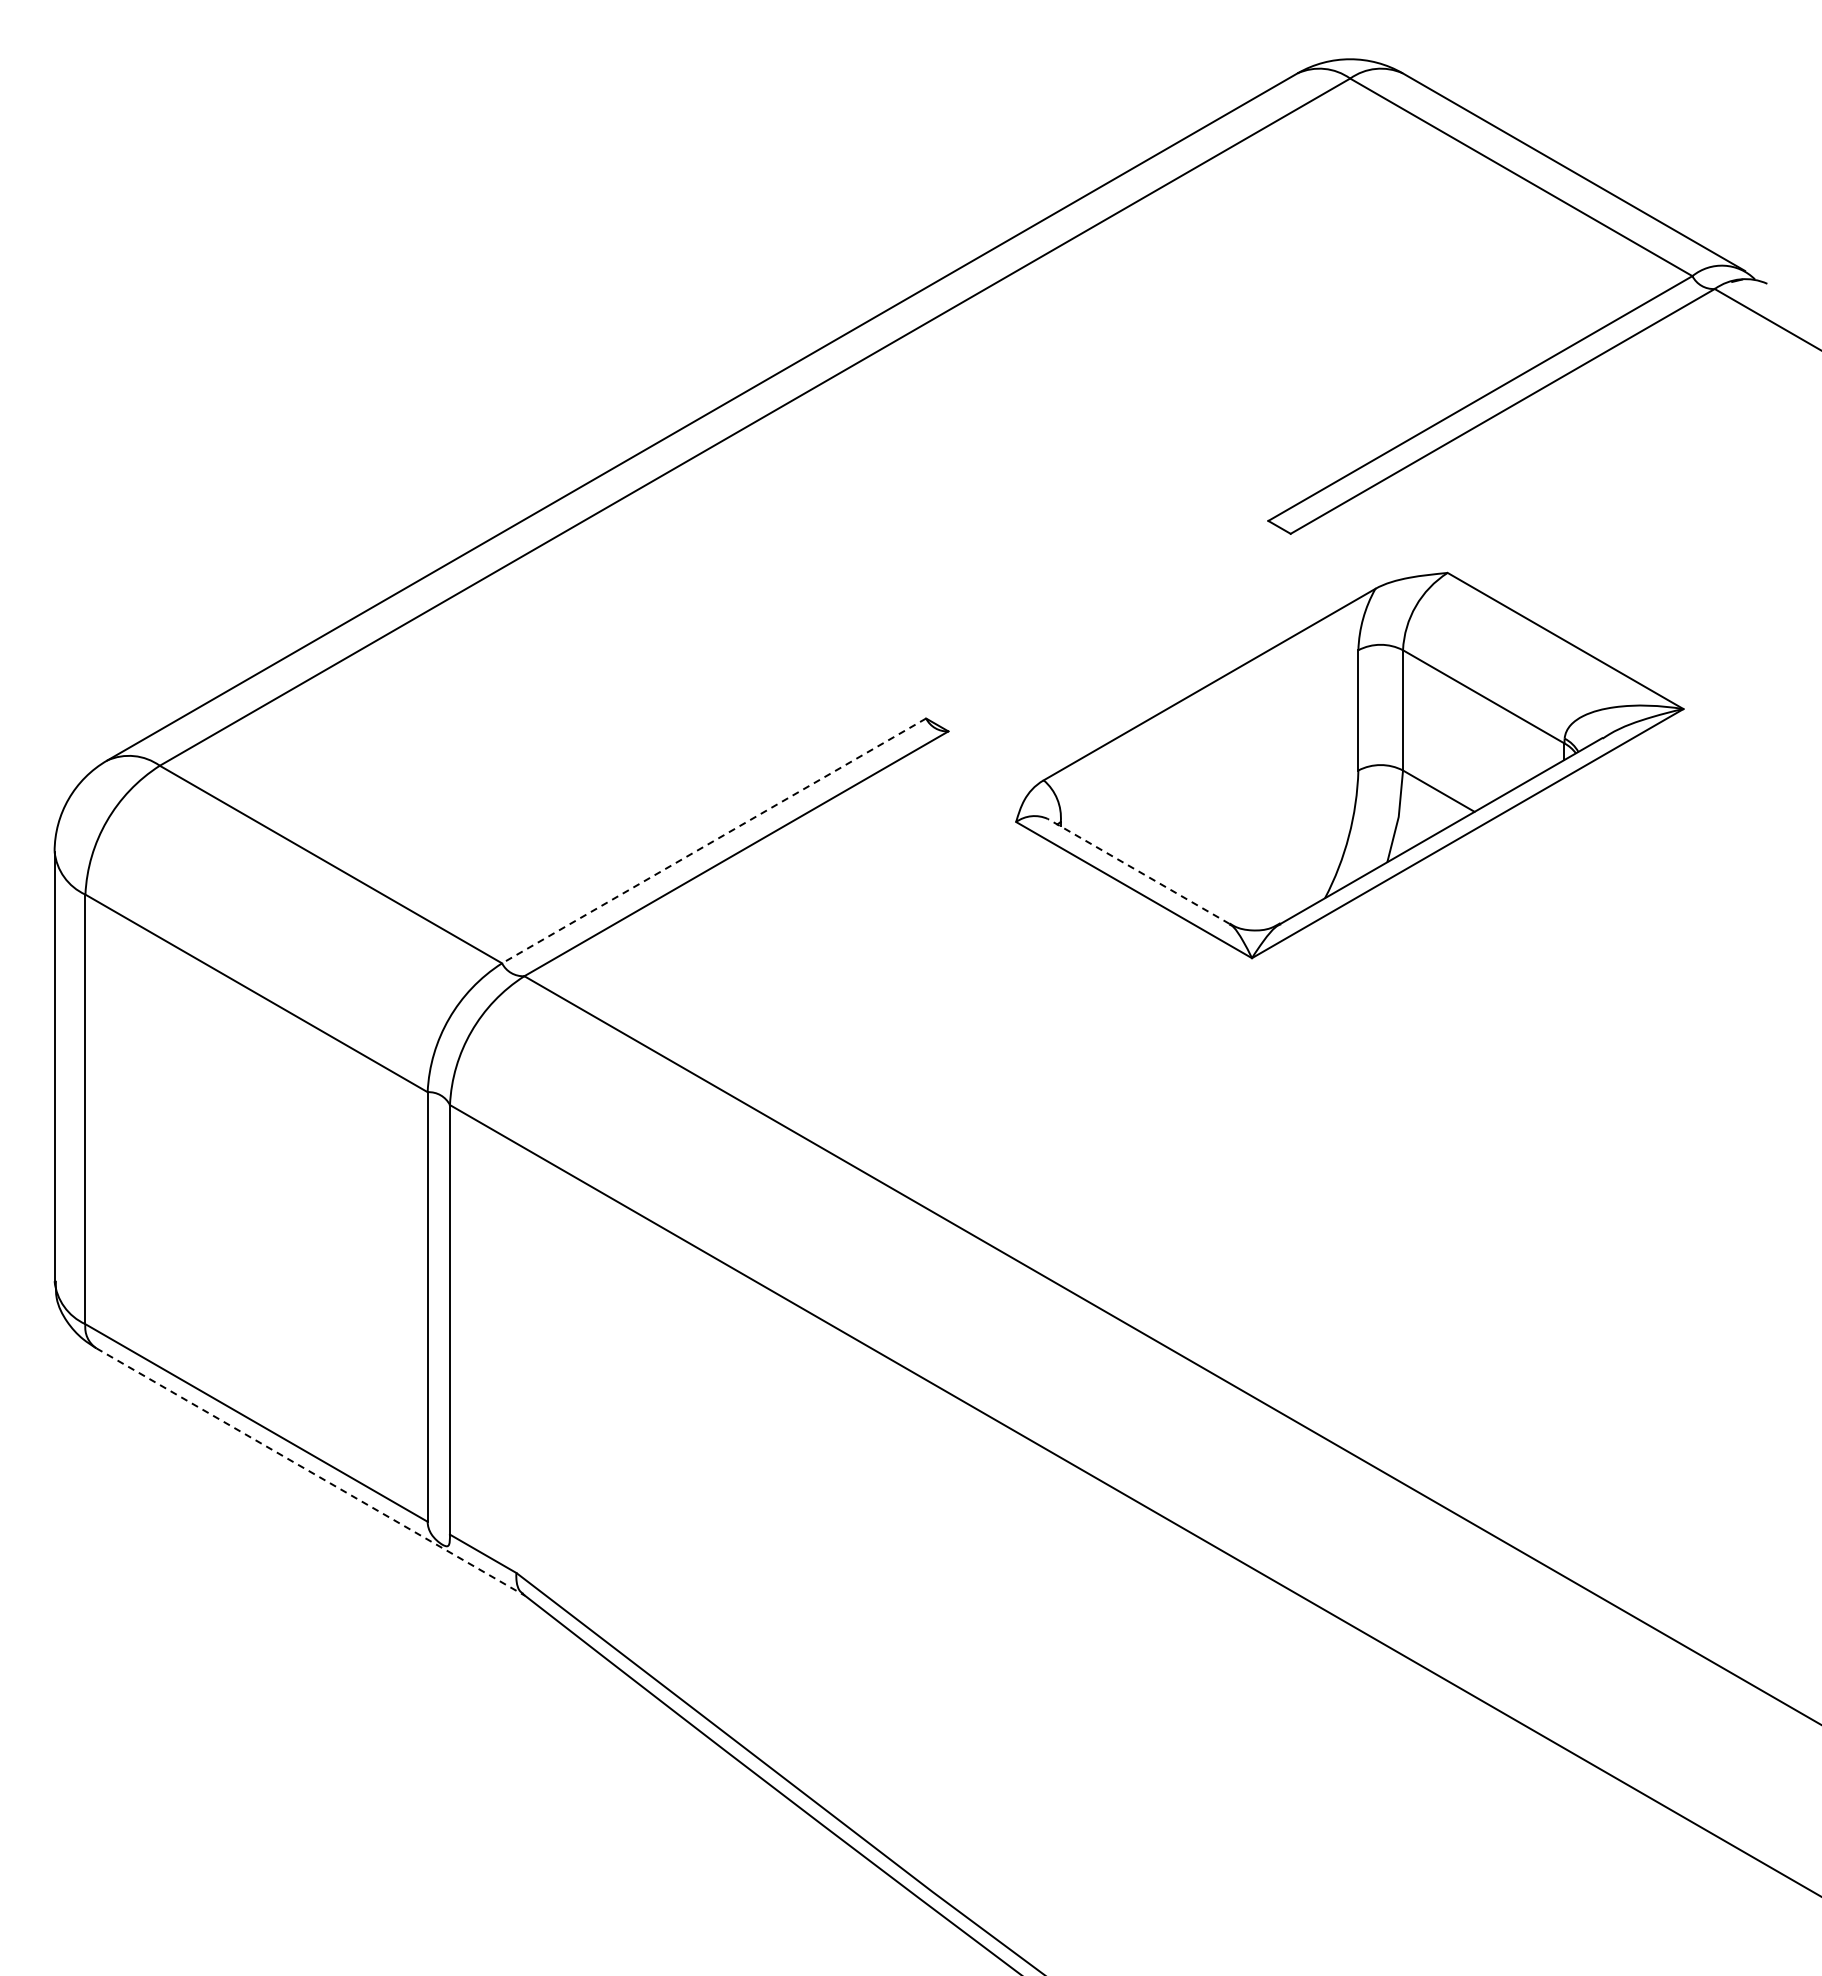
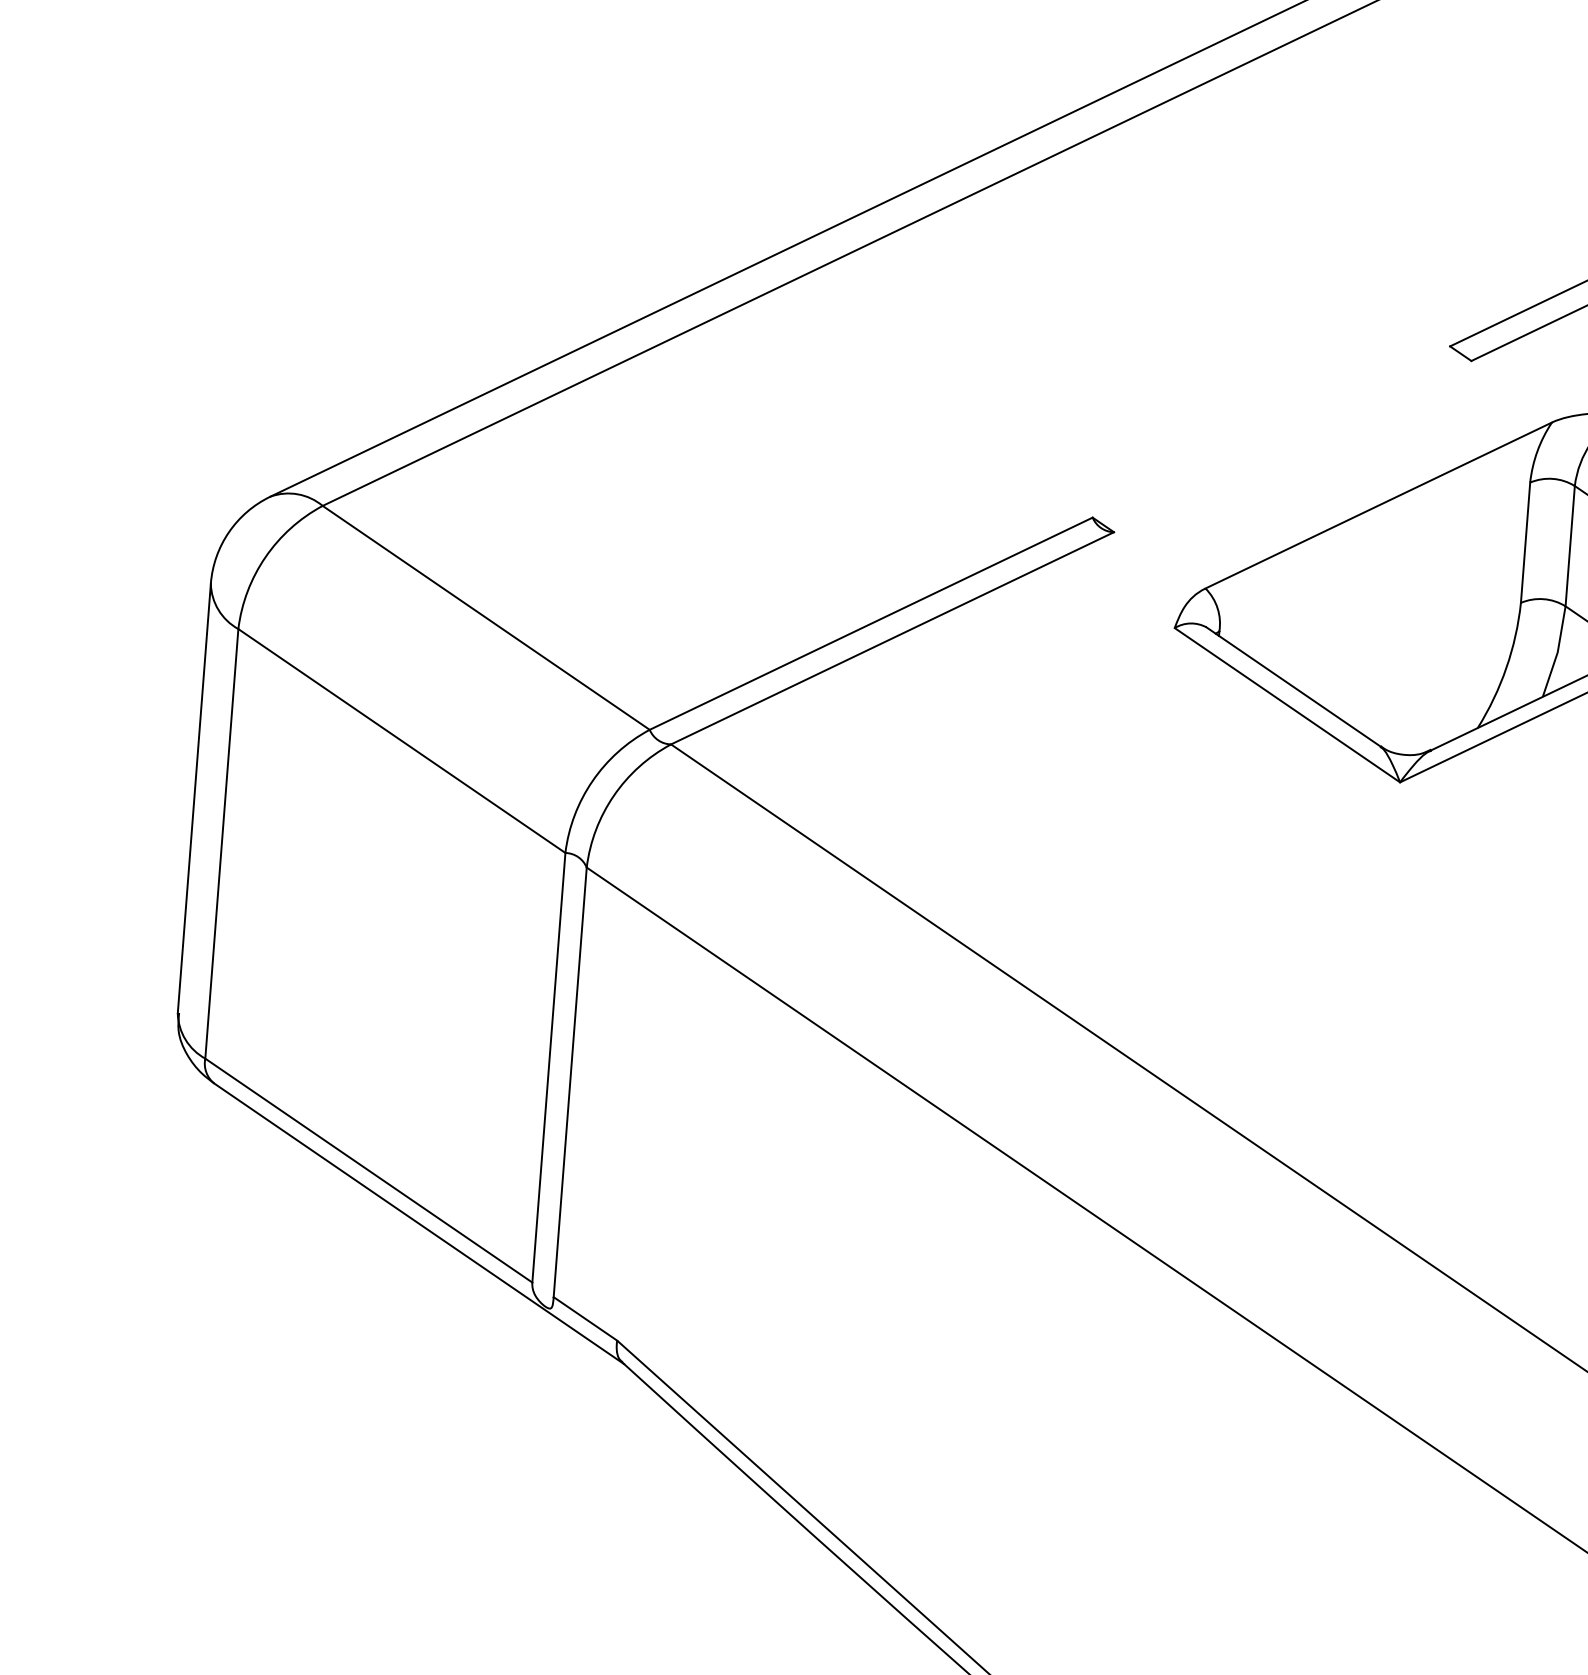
line: (714, 840) -> (871, 623), dashed -> solid
line: (1138, 871) -> (1293, 686), dashed -> solid
line: (310, 1472) -> (418, 1224), dashed -> solid

